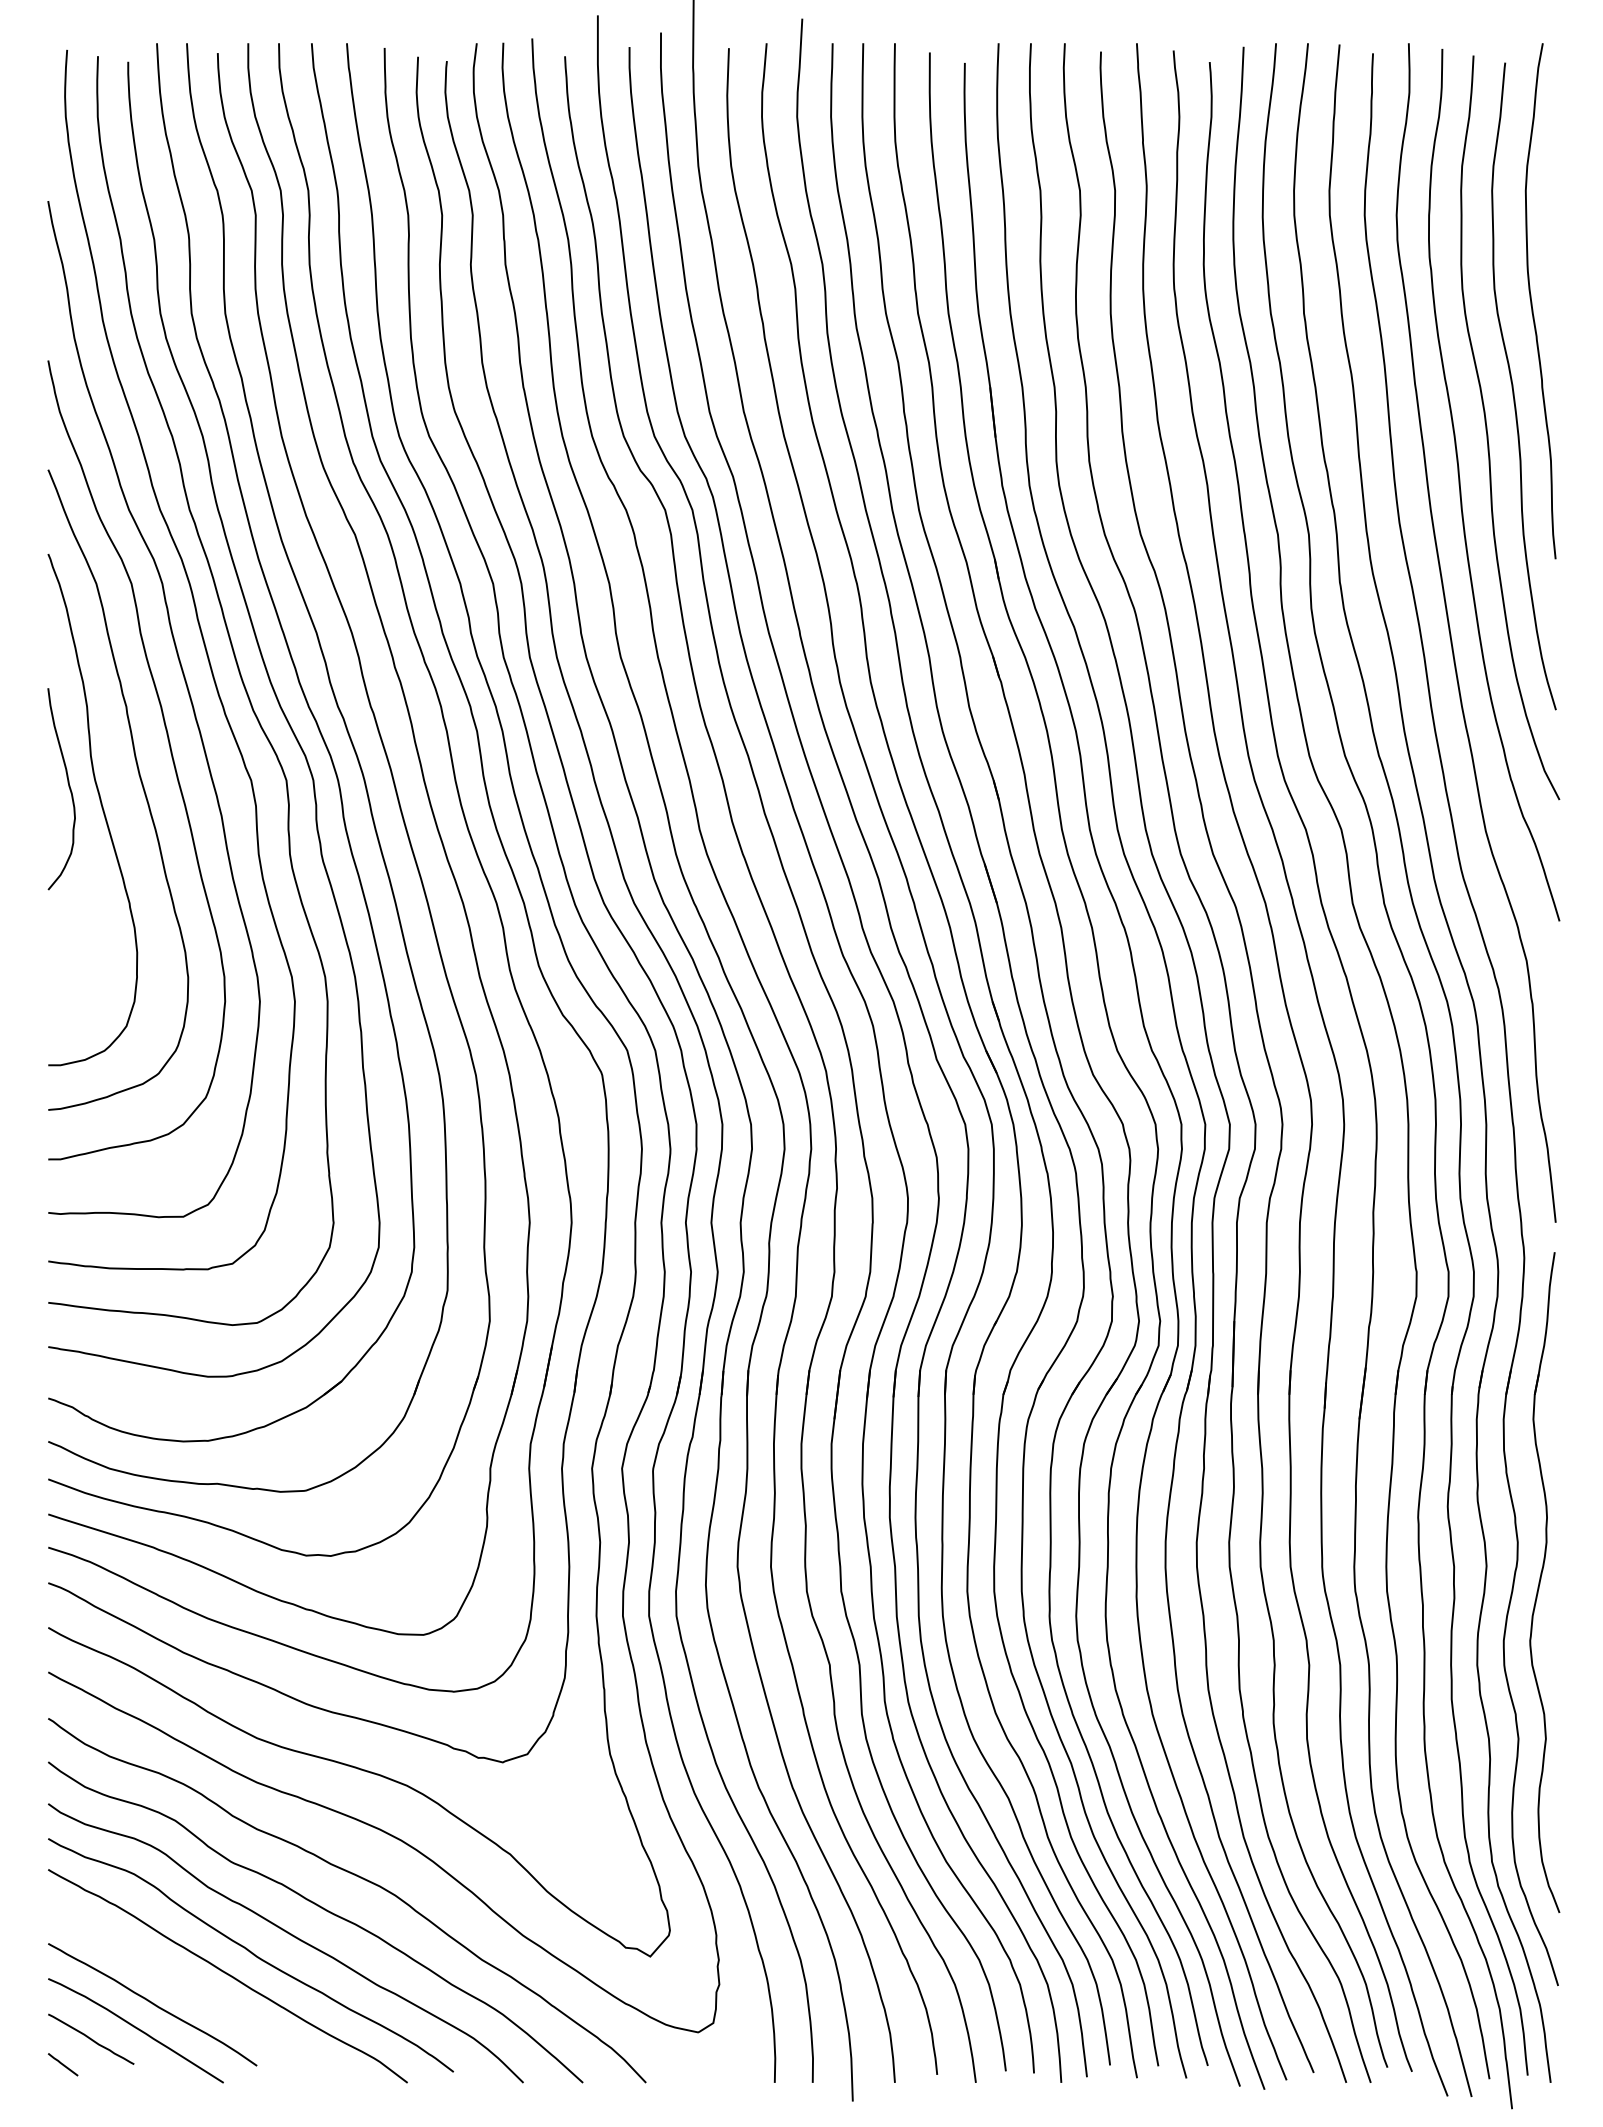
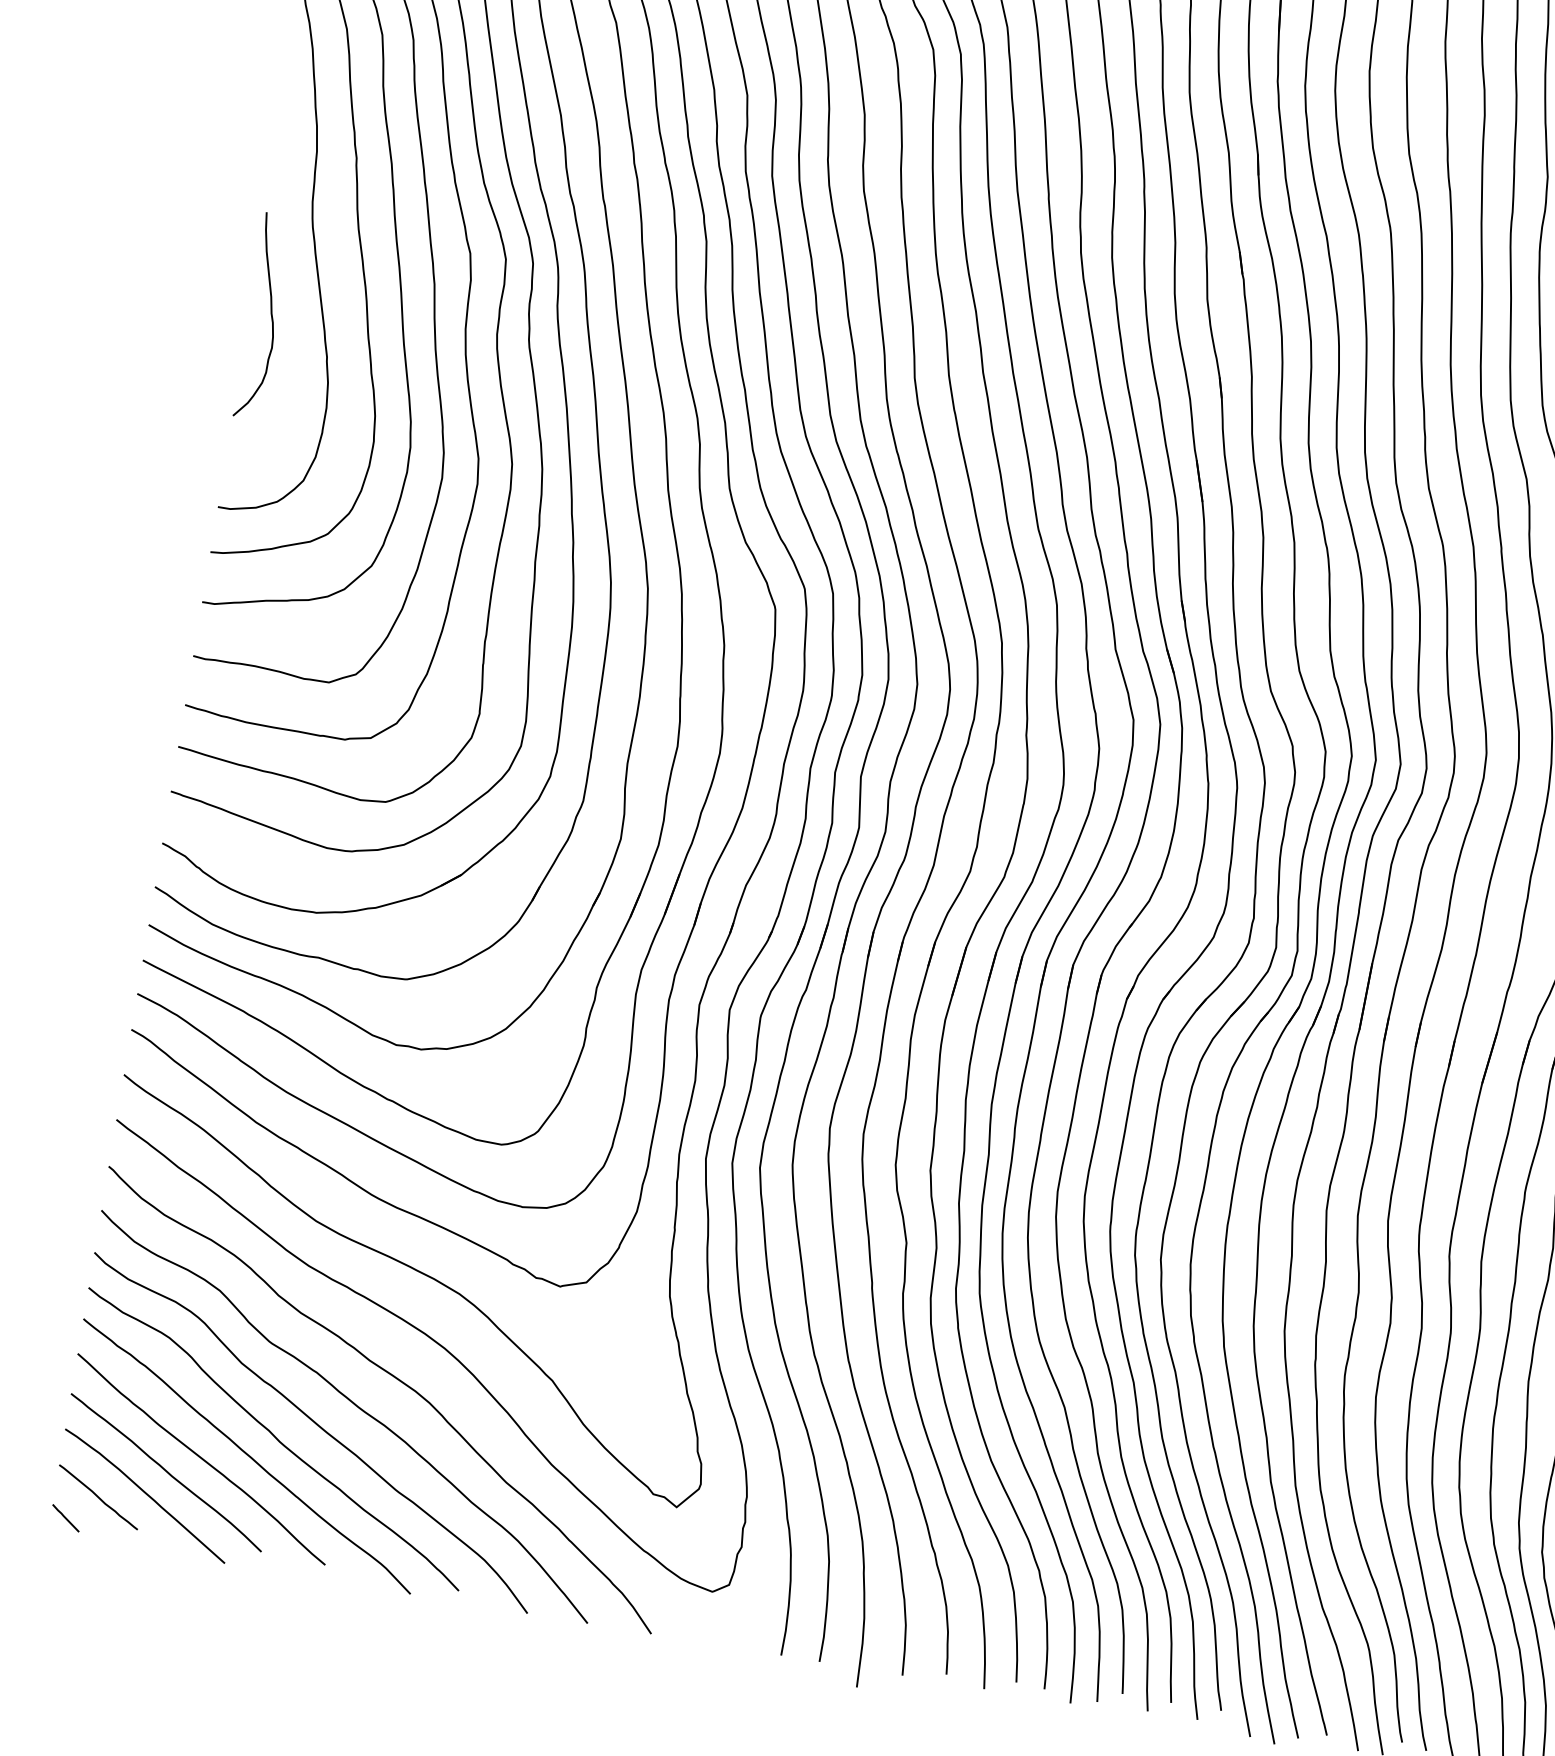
curve: (68, 787) -> (270, 315), moved
curve: (184, 1985) -> (201, 1458), added

